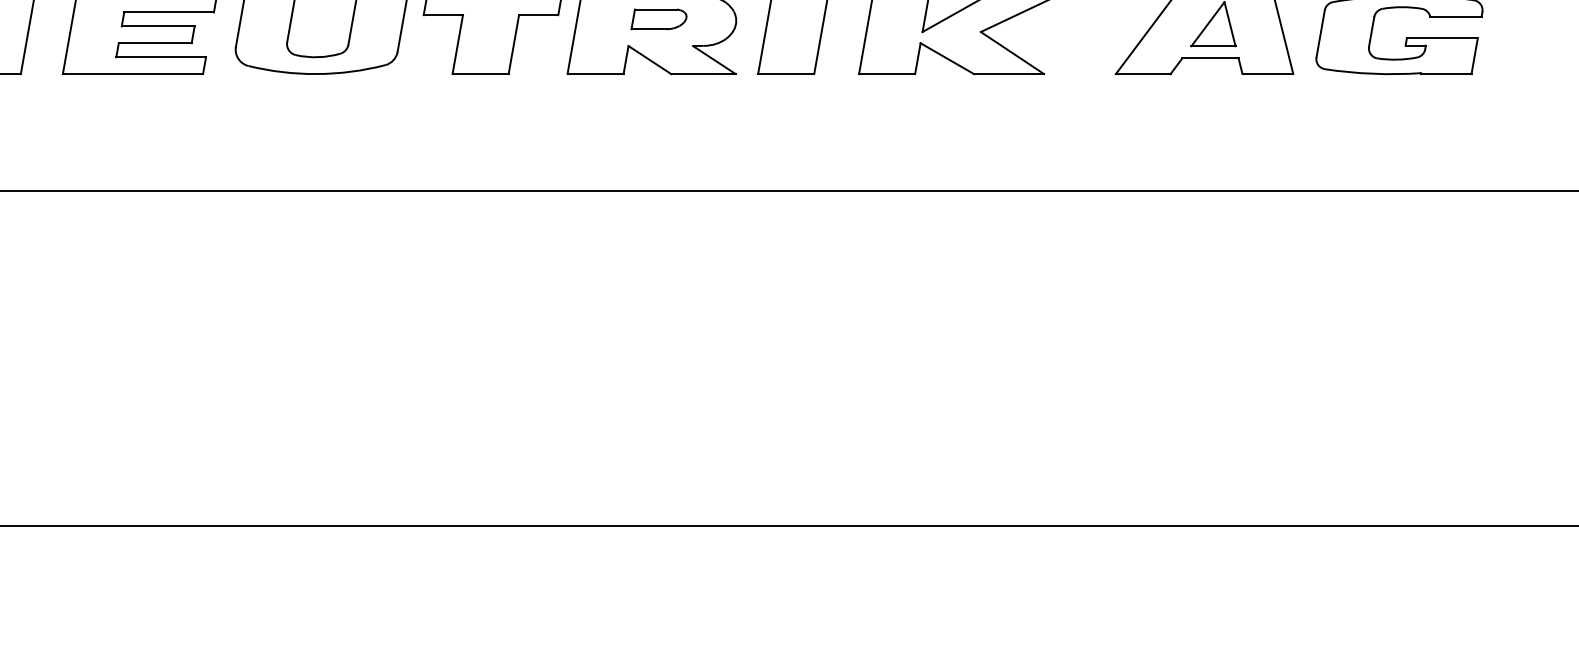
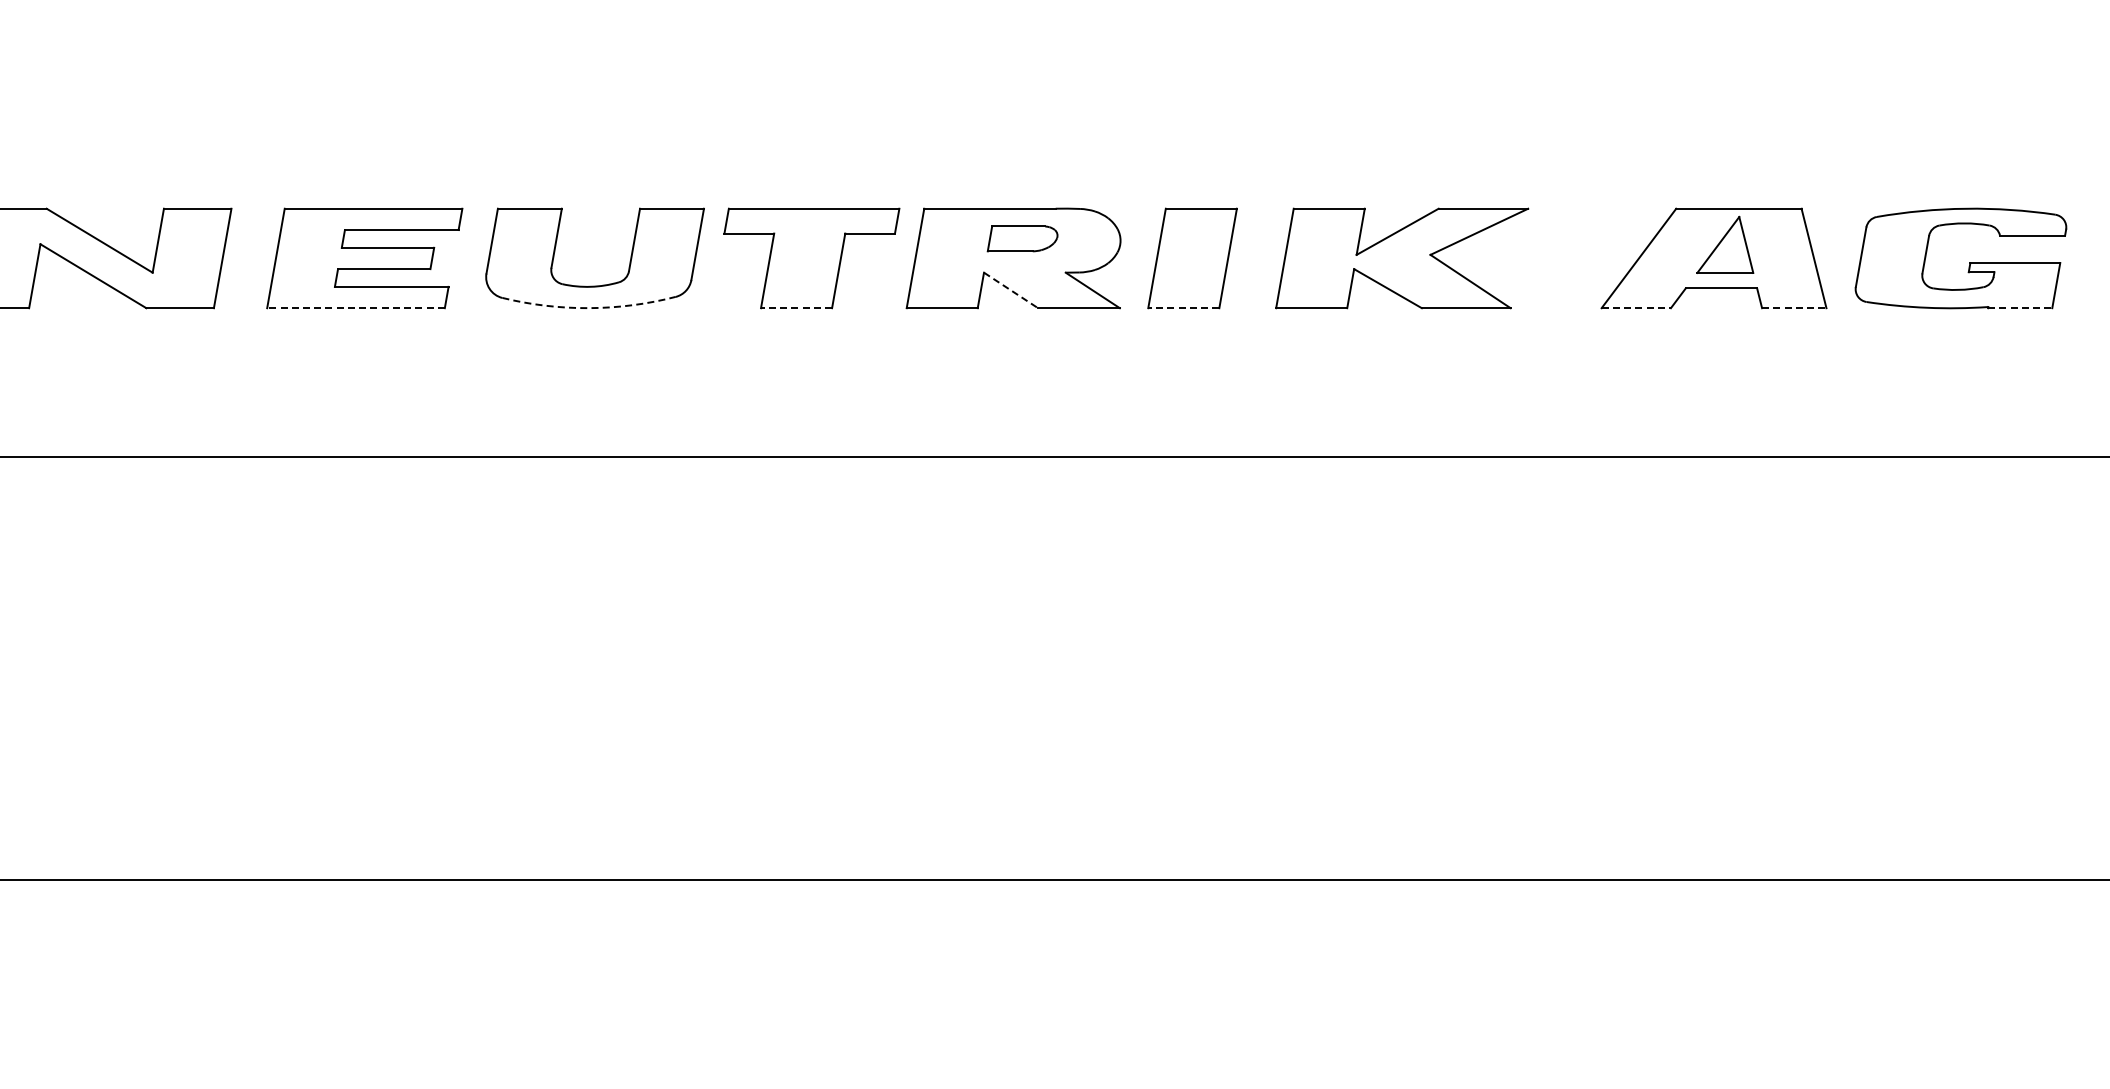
line: (650, 60) -> (1011, 290), solid -> dashed
line: (133, 74) -> (356, 308), solid -> dashed
arc: (317, 74) -> (589, 308), solid -> dashed
line: (480, 74) -> (796, 308), solid -> dashed
line: (785, 74) -> (1183, 308), solid -> dashed
line: (1143, 74) -> (1636, 308), solid -> dashed
line: (1268, 74) -> (1794, 308), solid -> dashed
line: (1446, 74) -> (2020, 308), solid -> dashed

